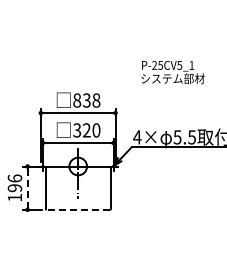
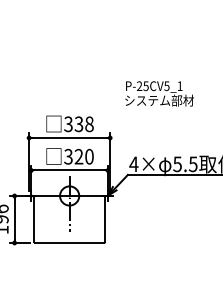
text: (172, 72) -> (159, 93), moved
text: (77, 100) -> (68, 124), 838 -> 338
line: (27, 188) -> (14, 219), dashed -> solid
line: (78, 209) -> (69, 242), dashed -> solid

